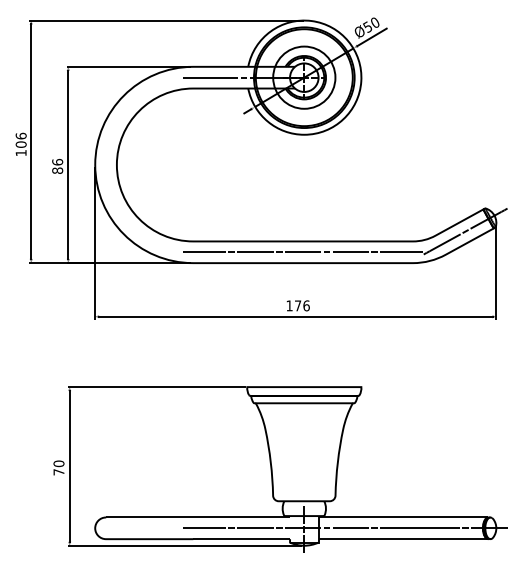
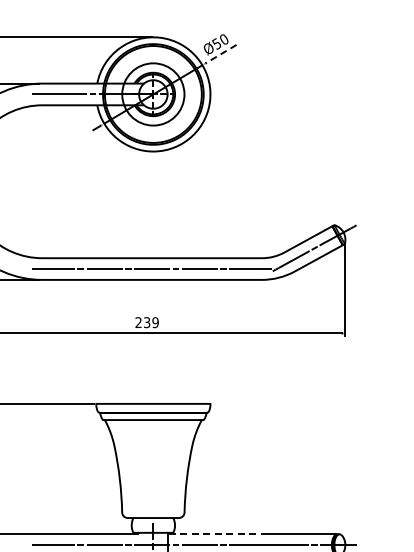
line: (371, 37) -> (220, 54), solid -> dashed
text: (297, 305) -> (146, 322), 176 -> 239
line: (369, 517) -> (218, 534), solid -> dashed

